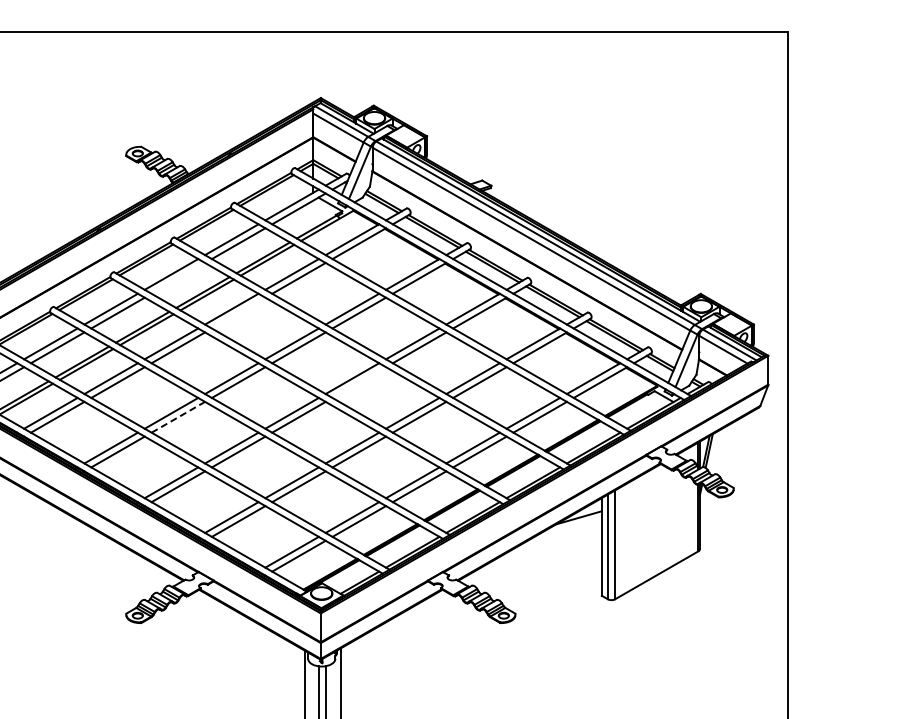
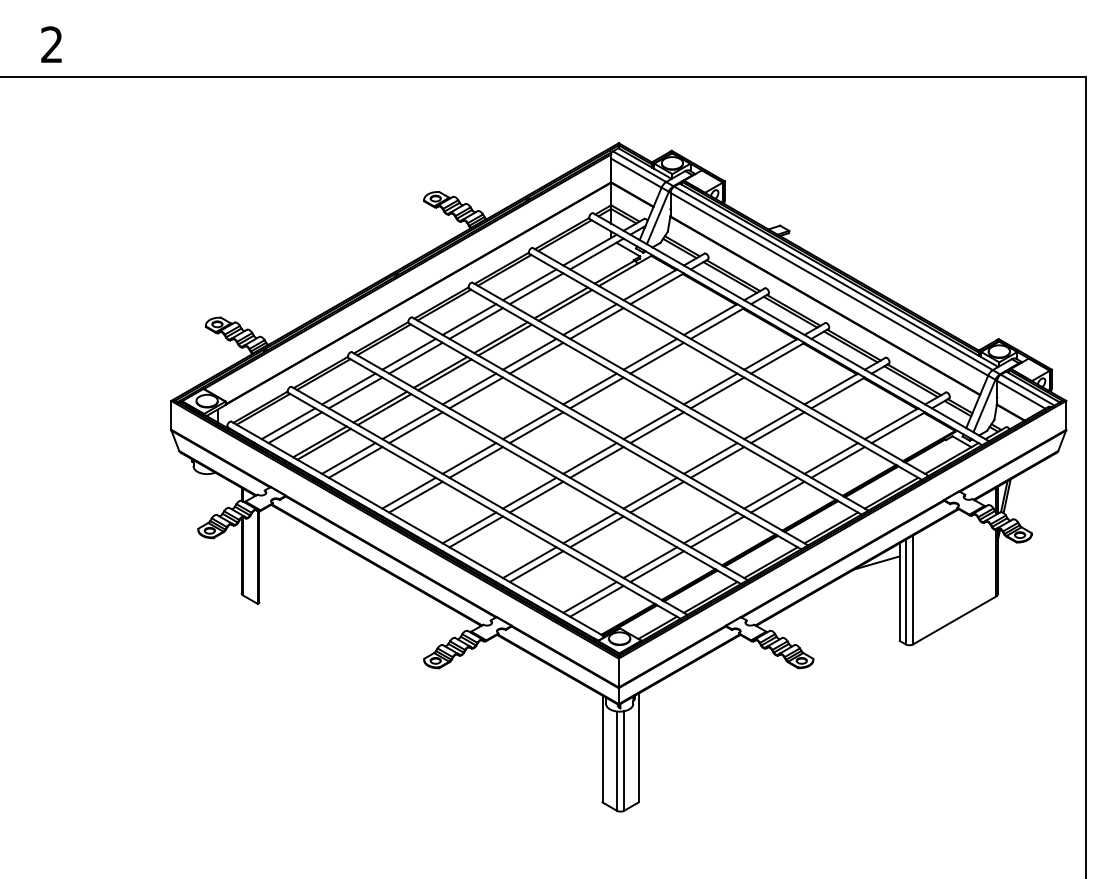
line: (178, 278) -> (476, 323), added
line: (238, 312) -> (536, 357), added
line: (358, 382) -> (656, 427), added
line: (178, 417) -> (476, 462), dashed -> solid

